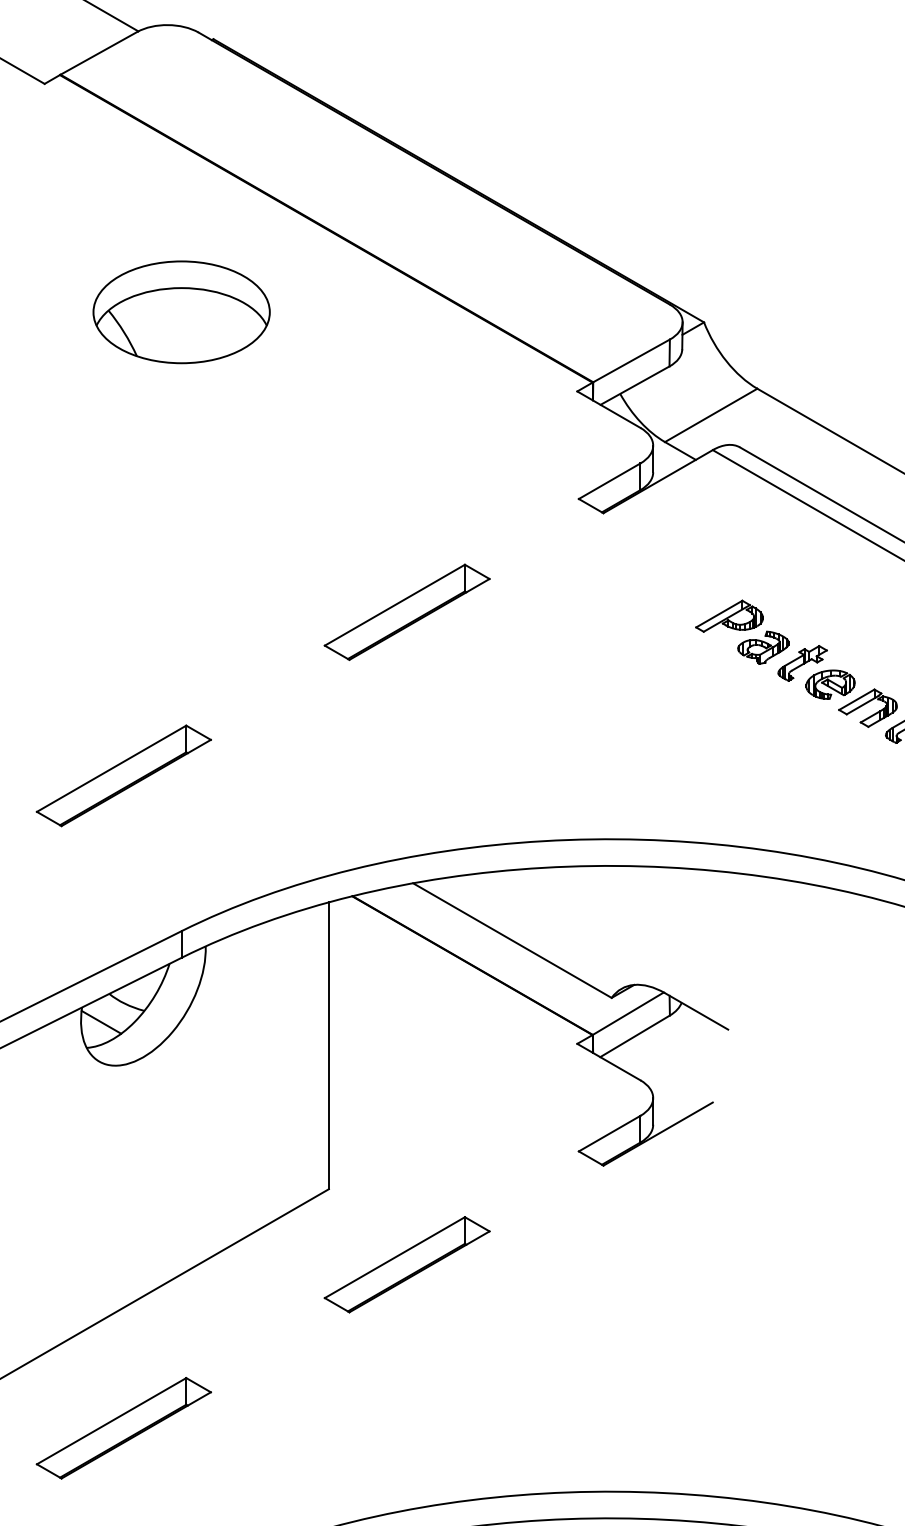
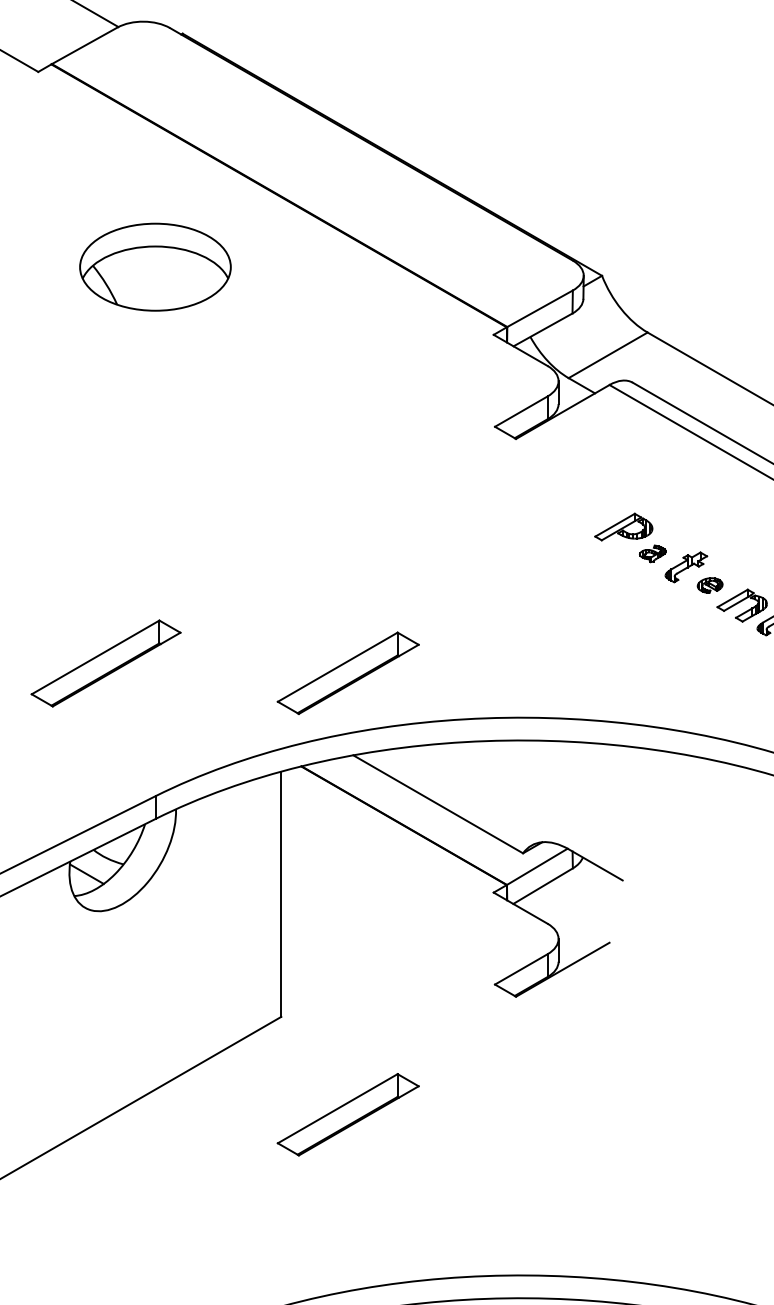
part: (406, 611) -> (347, 672), moved
part: (763, 647) -> (652, 553), size x0.6
part: (830, 684) -> (710, 585), size x0.6
part: (406, 1264) -> (347, 1114), moved
part: (123, 1428) -> (105, 1221), removed

